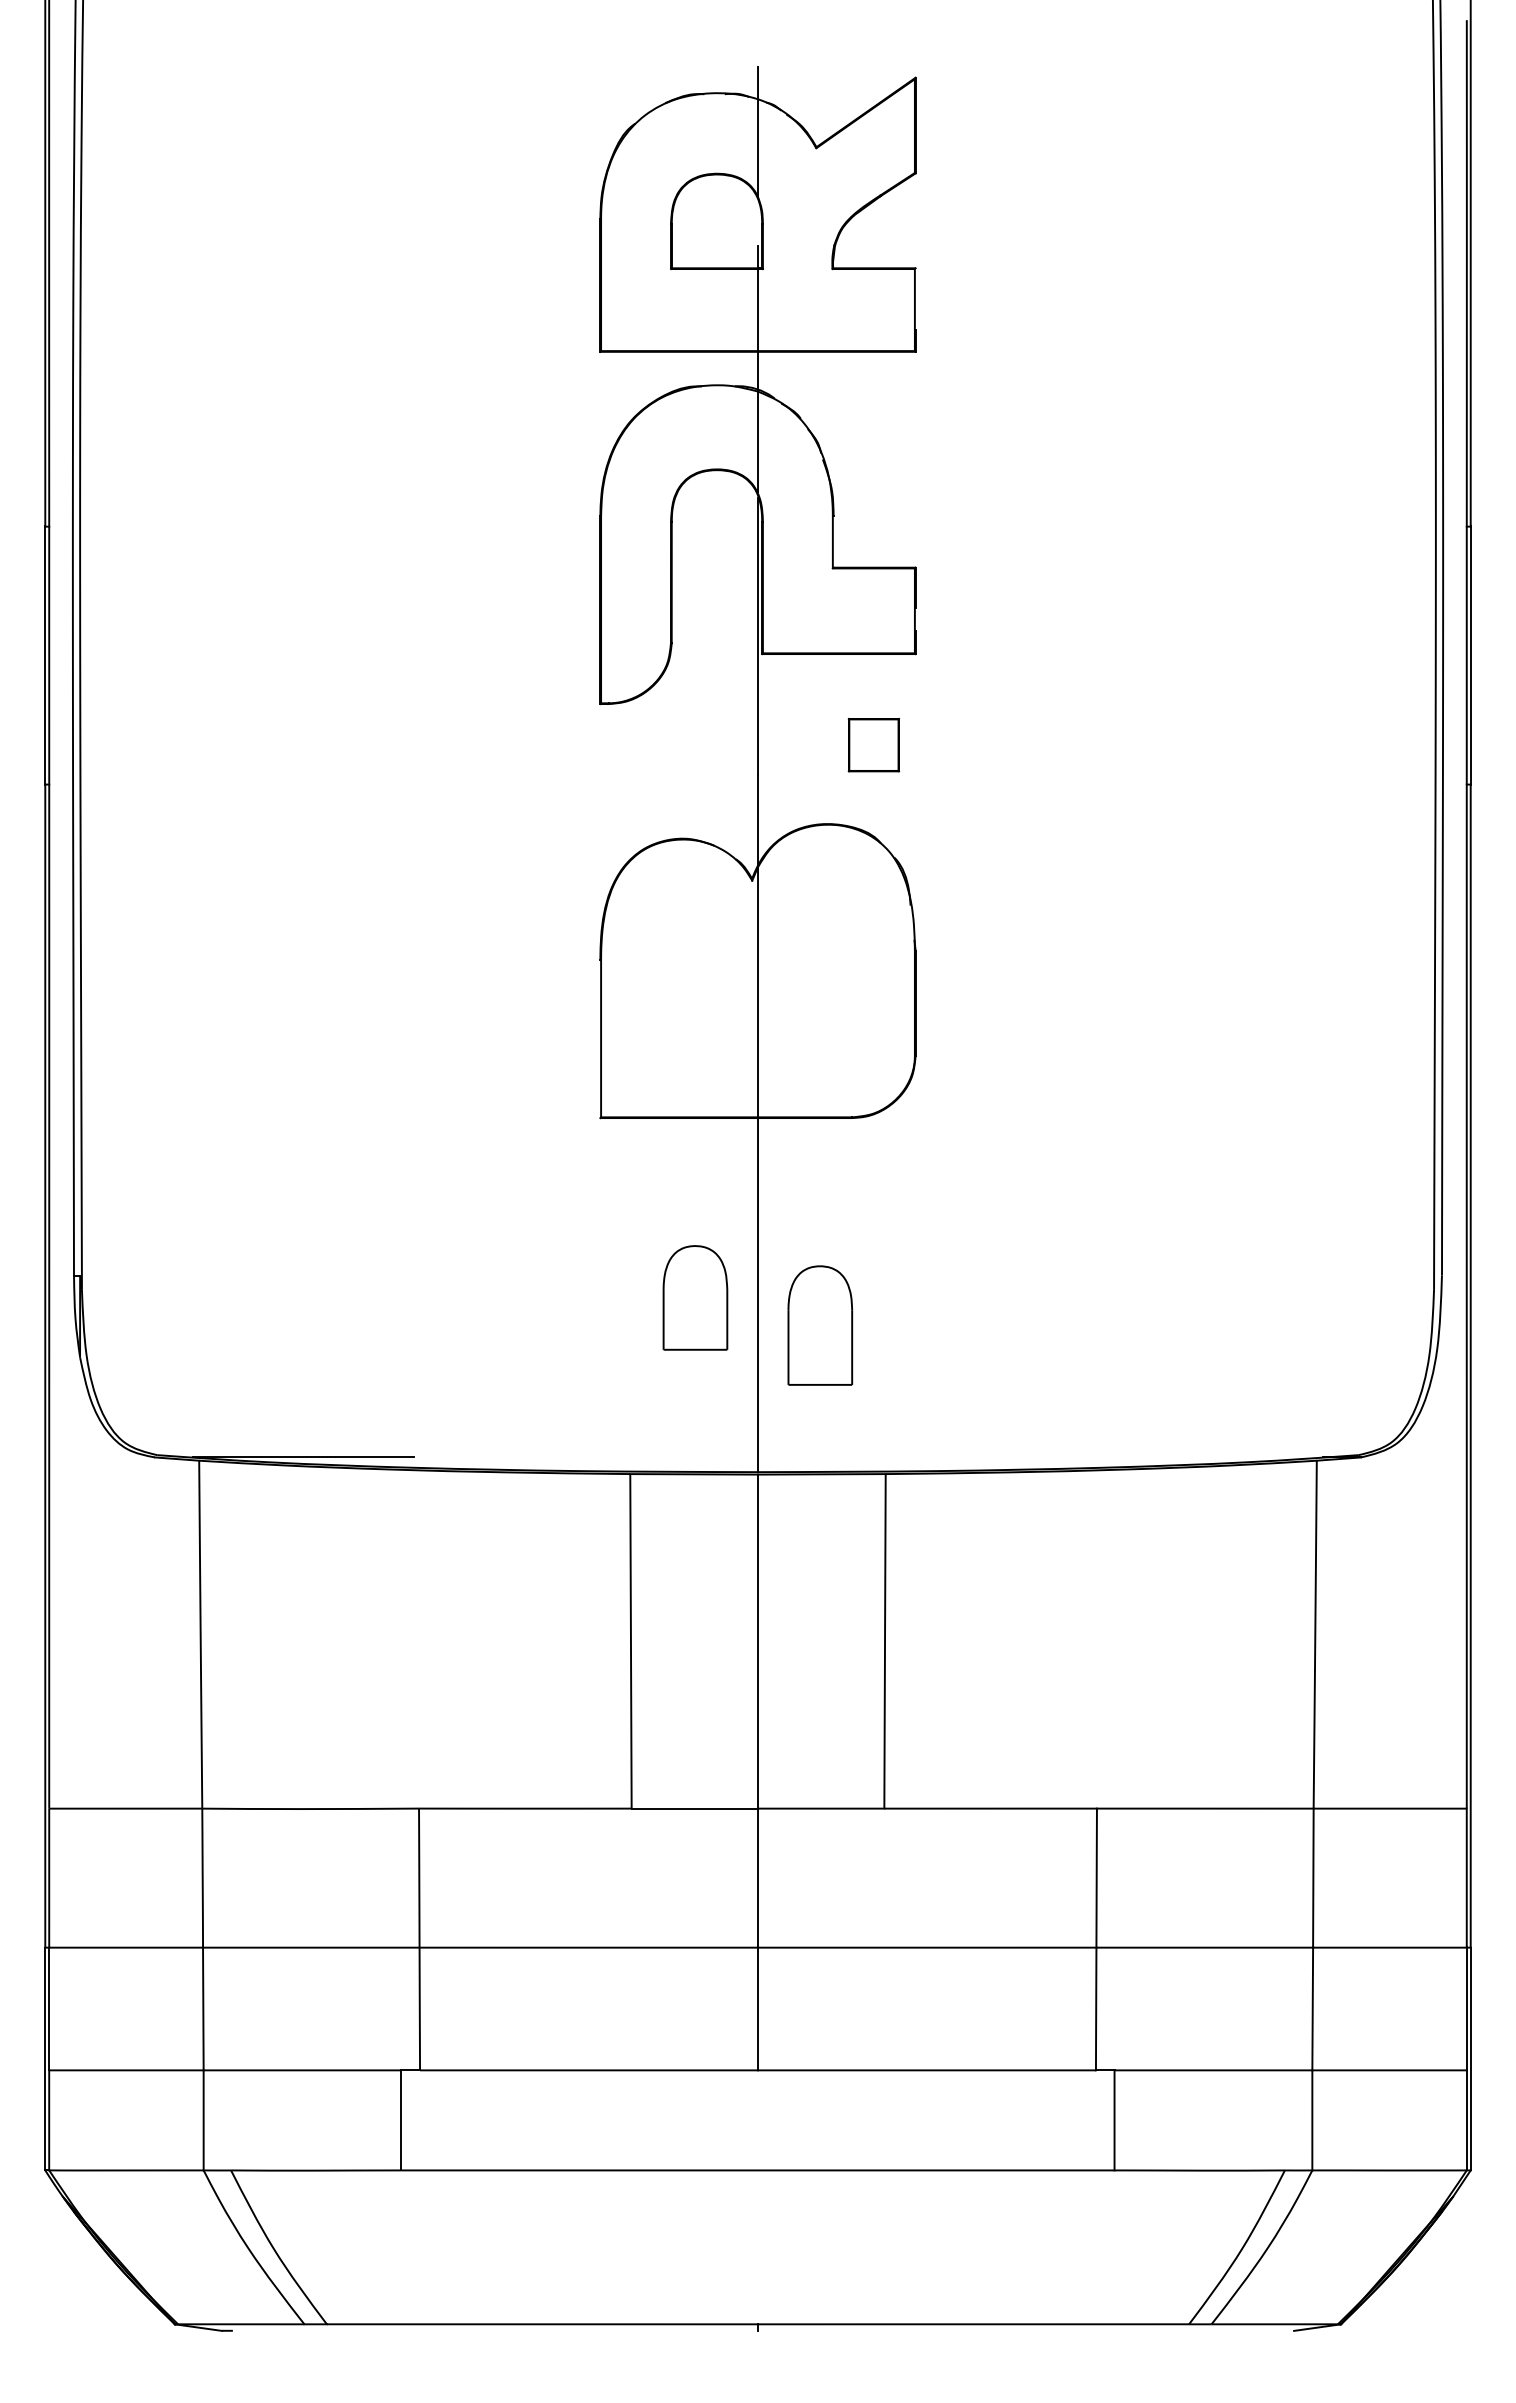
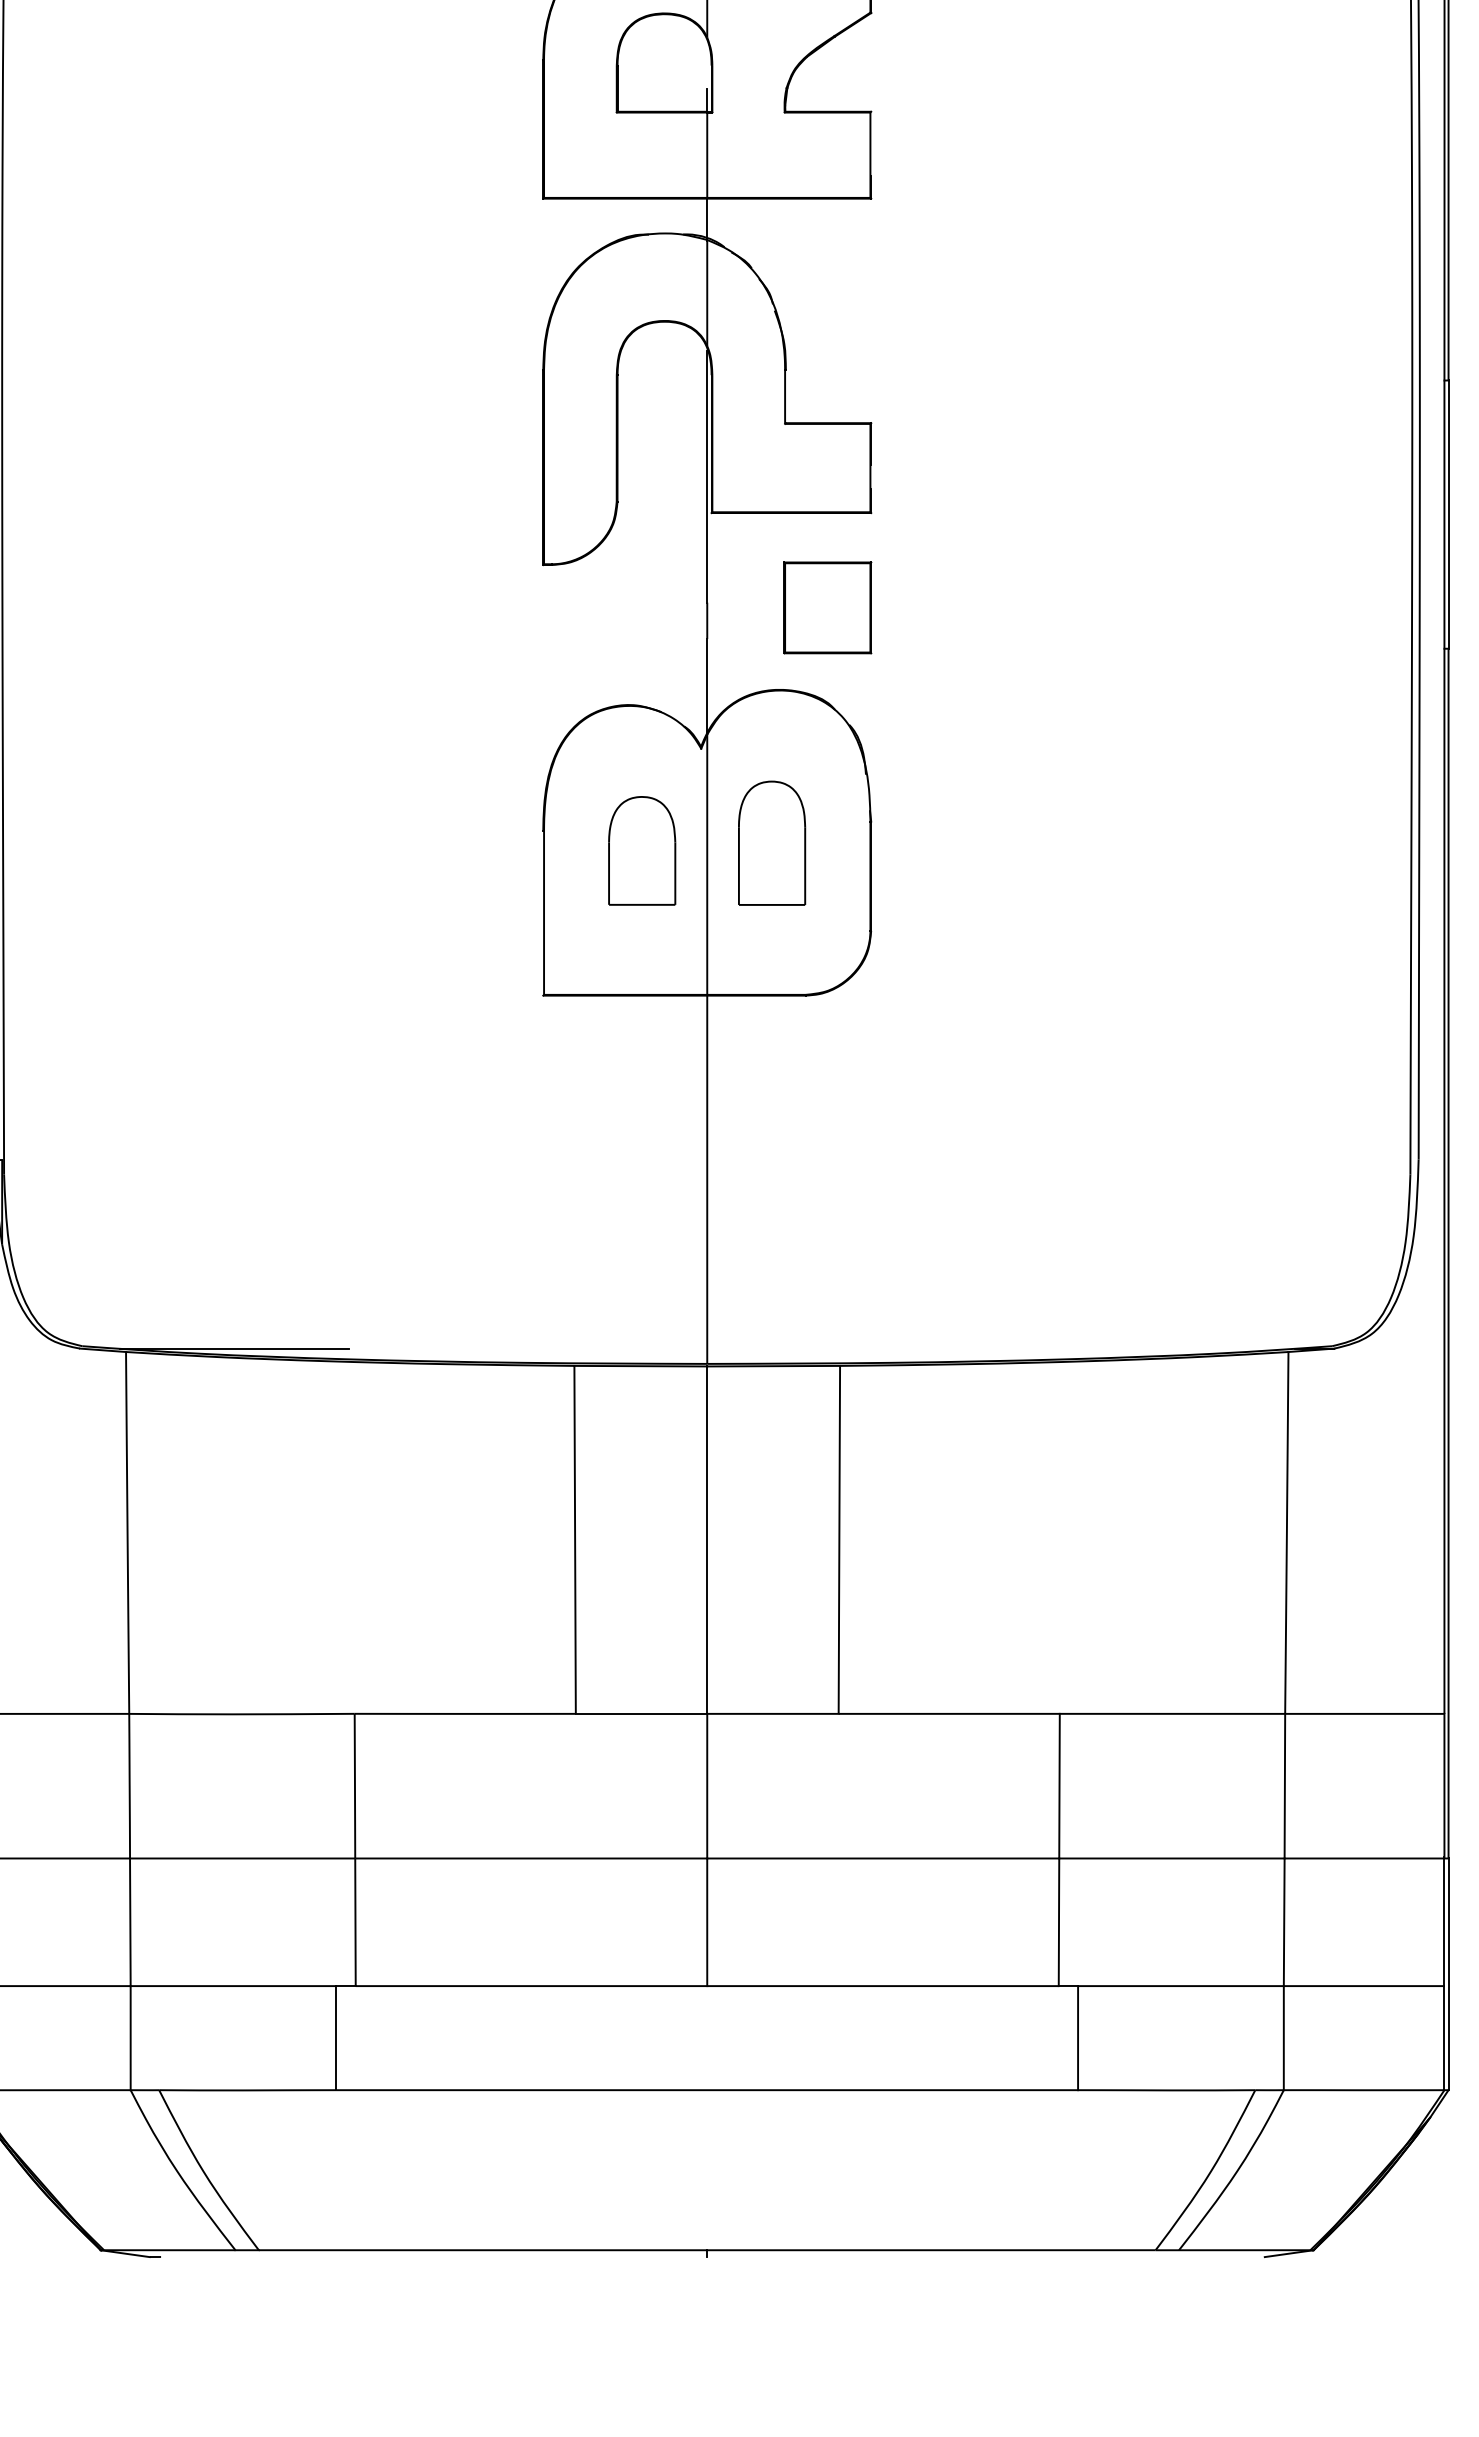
part: (873, 744) -> (827, 607), size x1.67
part: (695, 1297) -> (642, 850), moved
part: (820, 1325) -> (772, 843), moved

